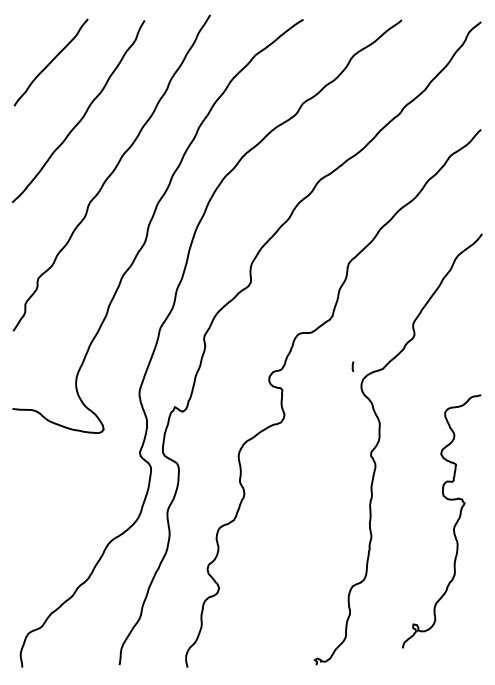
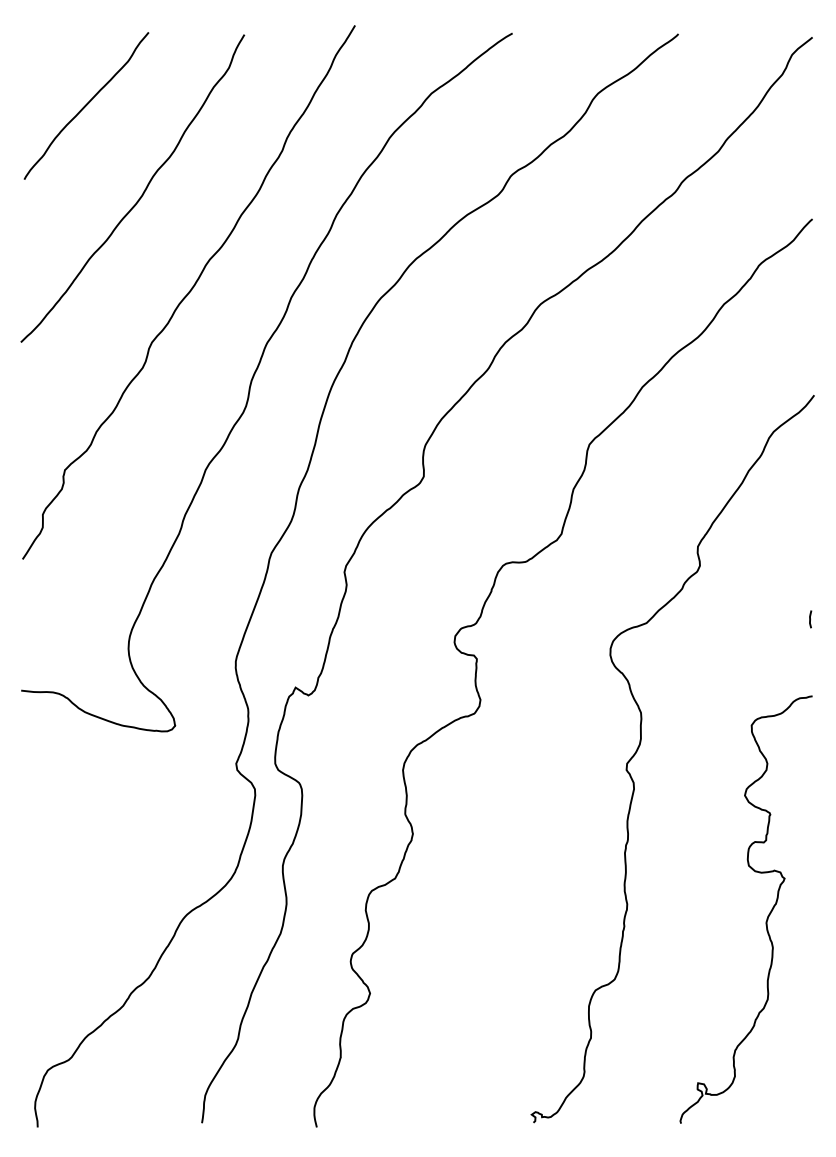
curve: (352, 366) -> (809, 619), moved
curve: (453, 526) -> (765, 917), moved

